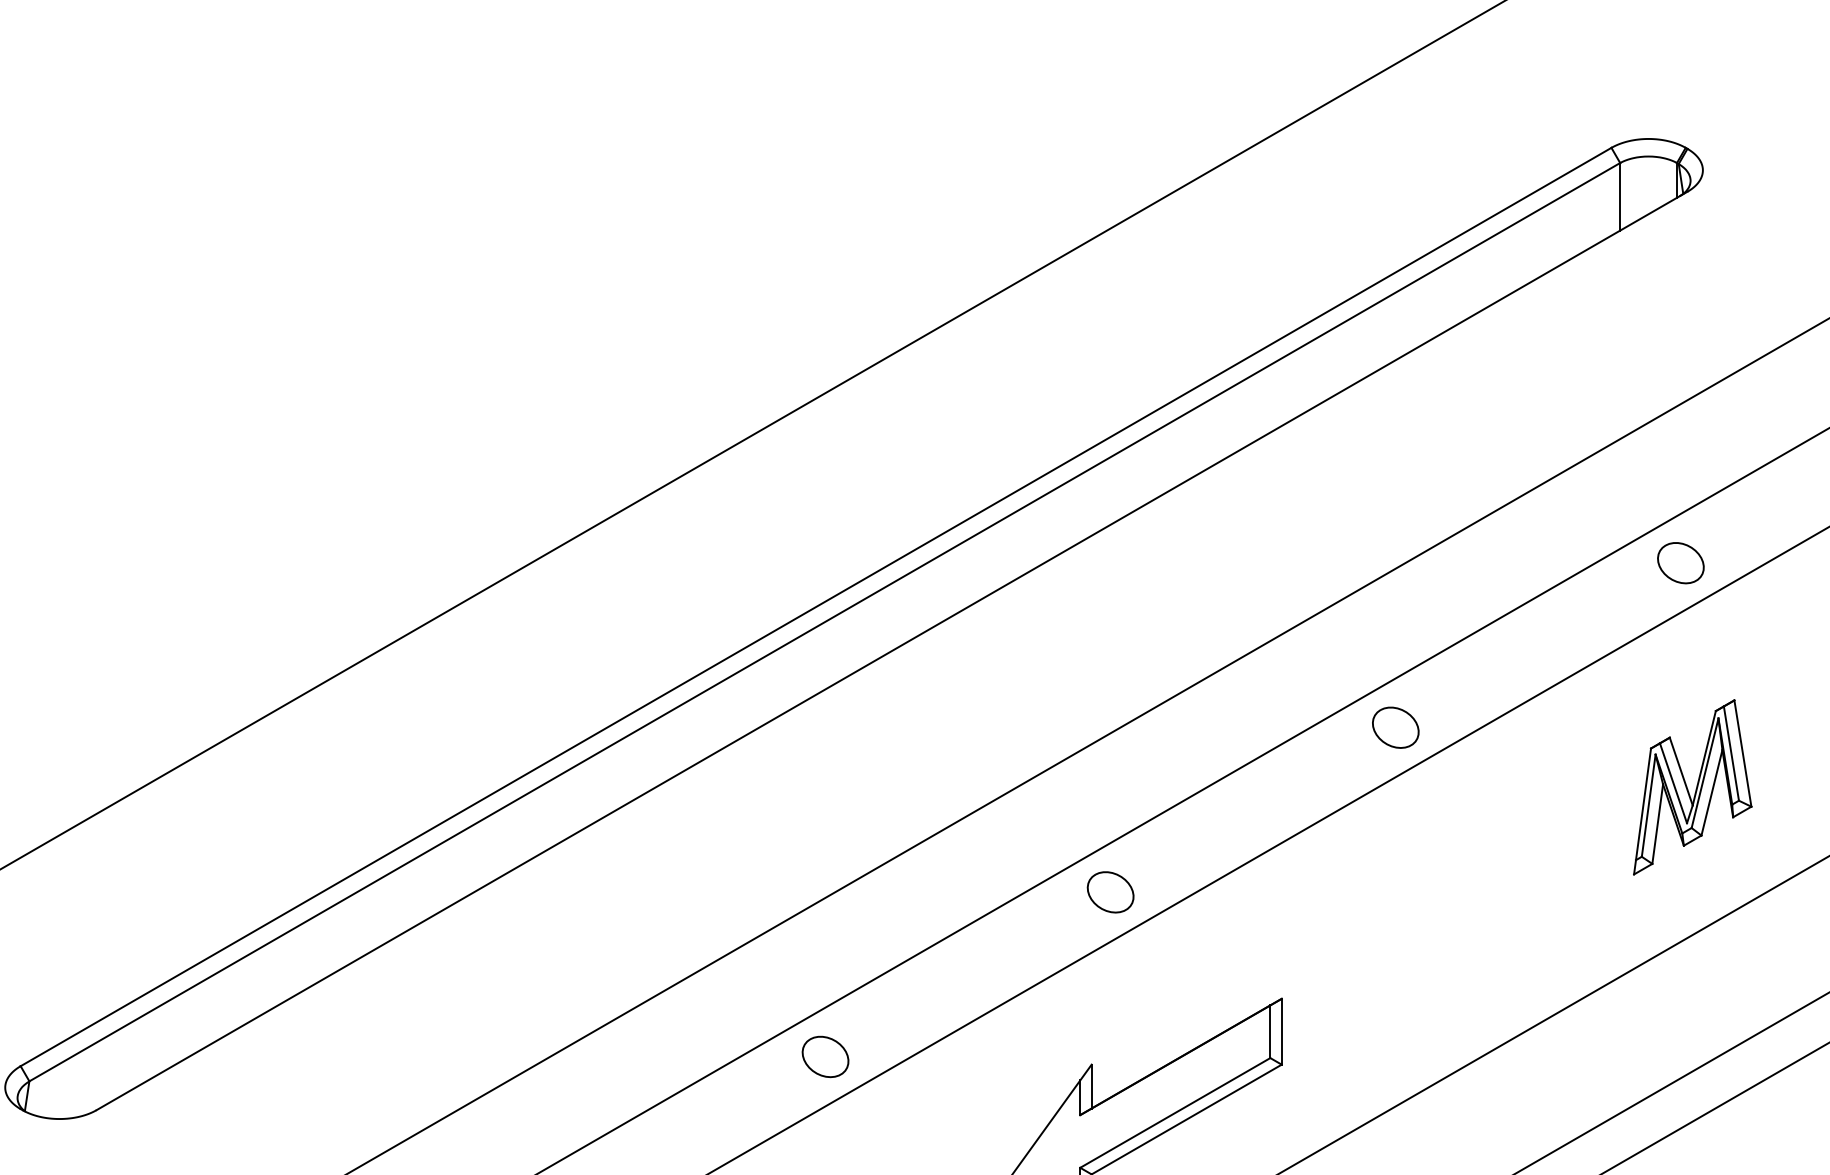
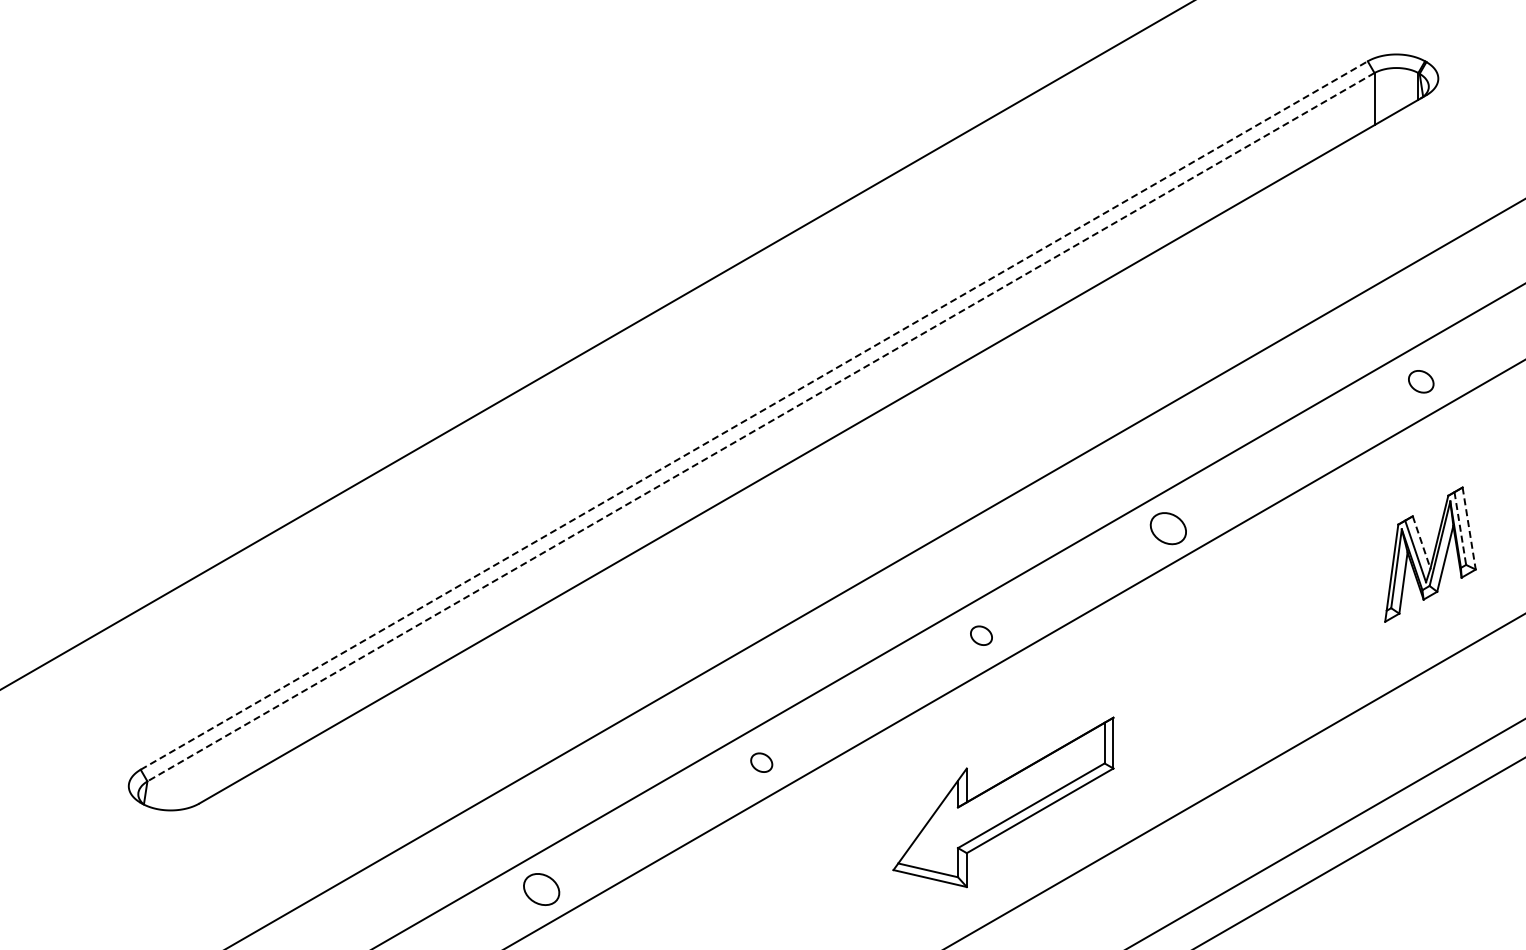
part: (1679, 562) -> (1420, 381), size x0.7
line: (816, 607) -> (754, 415), solid -> dashed
line: (824, 622) -> (760, 427), solid -> dashed
part: (1394, 727) -> (1167, 528), moved
line: (1731, 753) -> (1460, 528), solid -> dashed
line: (1743, 753) -> (1469, 528), solid -> dashed
line: (1681, 771) -> (1421, 542), solid -> dashed
part: (1110, 892) -> (981, 635), size x0.6
part: (825, 1056) -> (761, 762), size x0.6

